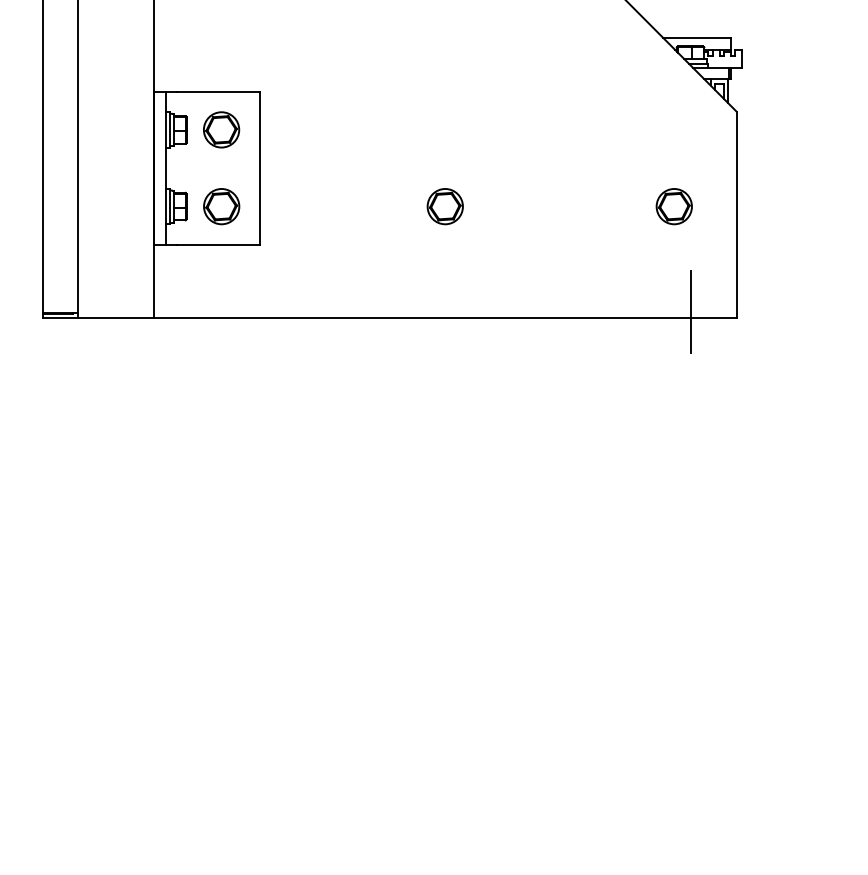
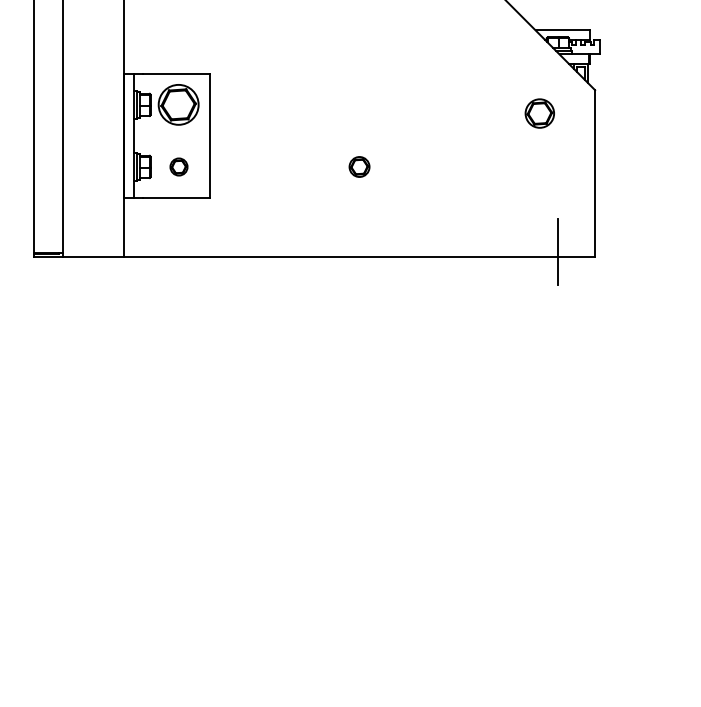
part: (221, 129) -> (178, 104), size x1.4
part: (221, 206) -> (178, 166), size x0.6
part: (444, 206) -> (358, 166), size x0.7
part: (673, 206) -> (539, 113), moved

